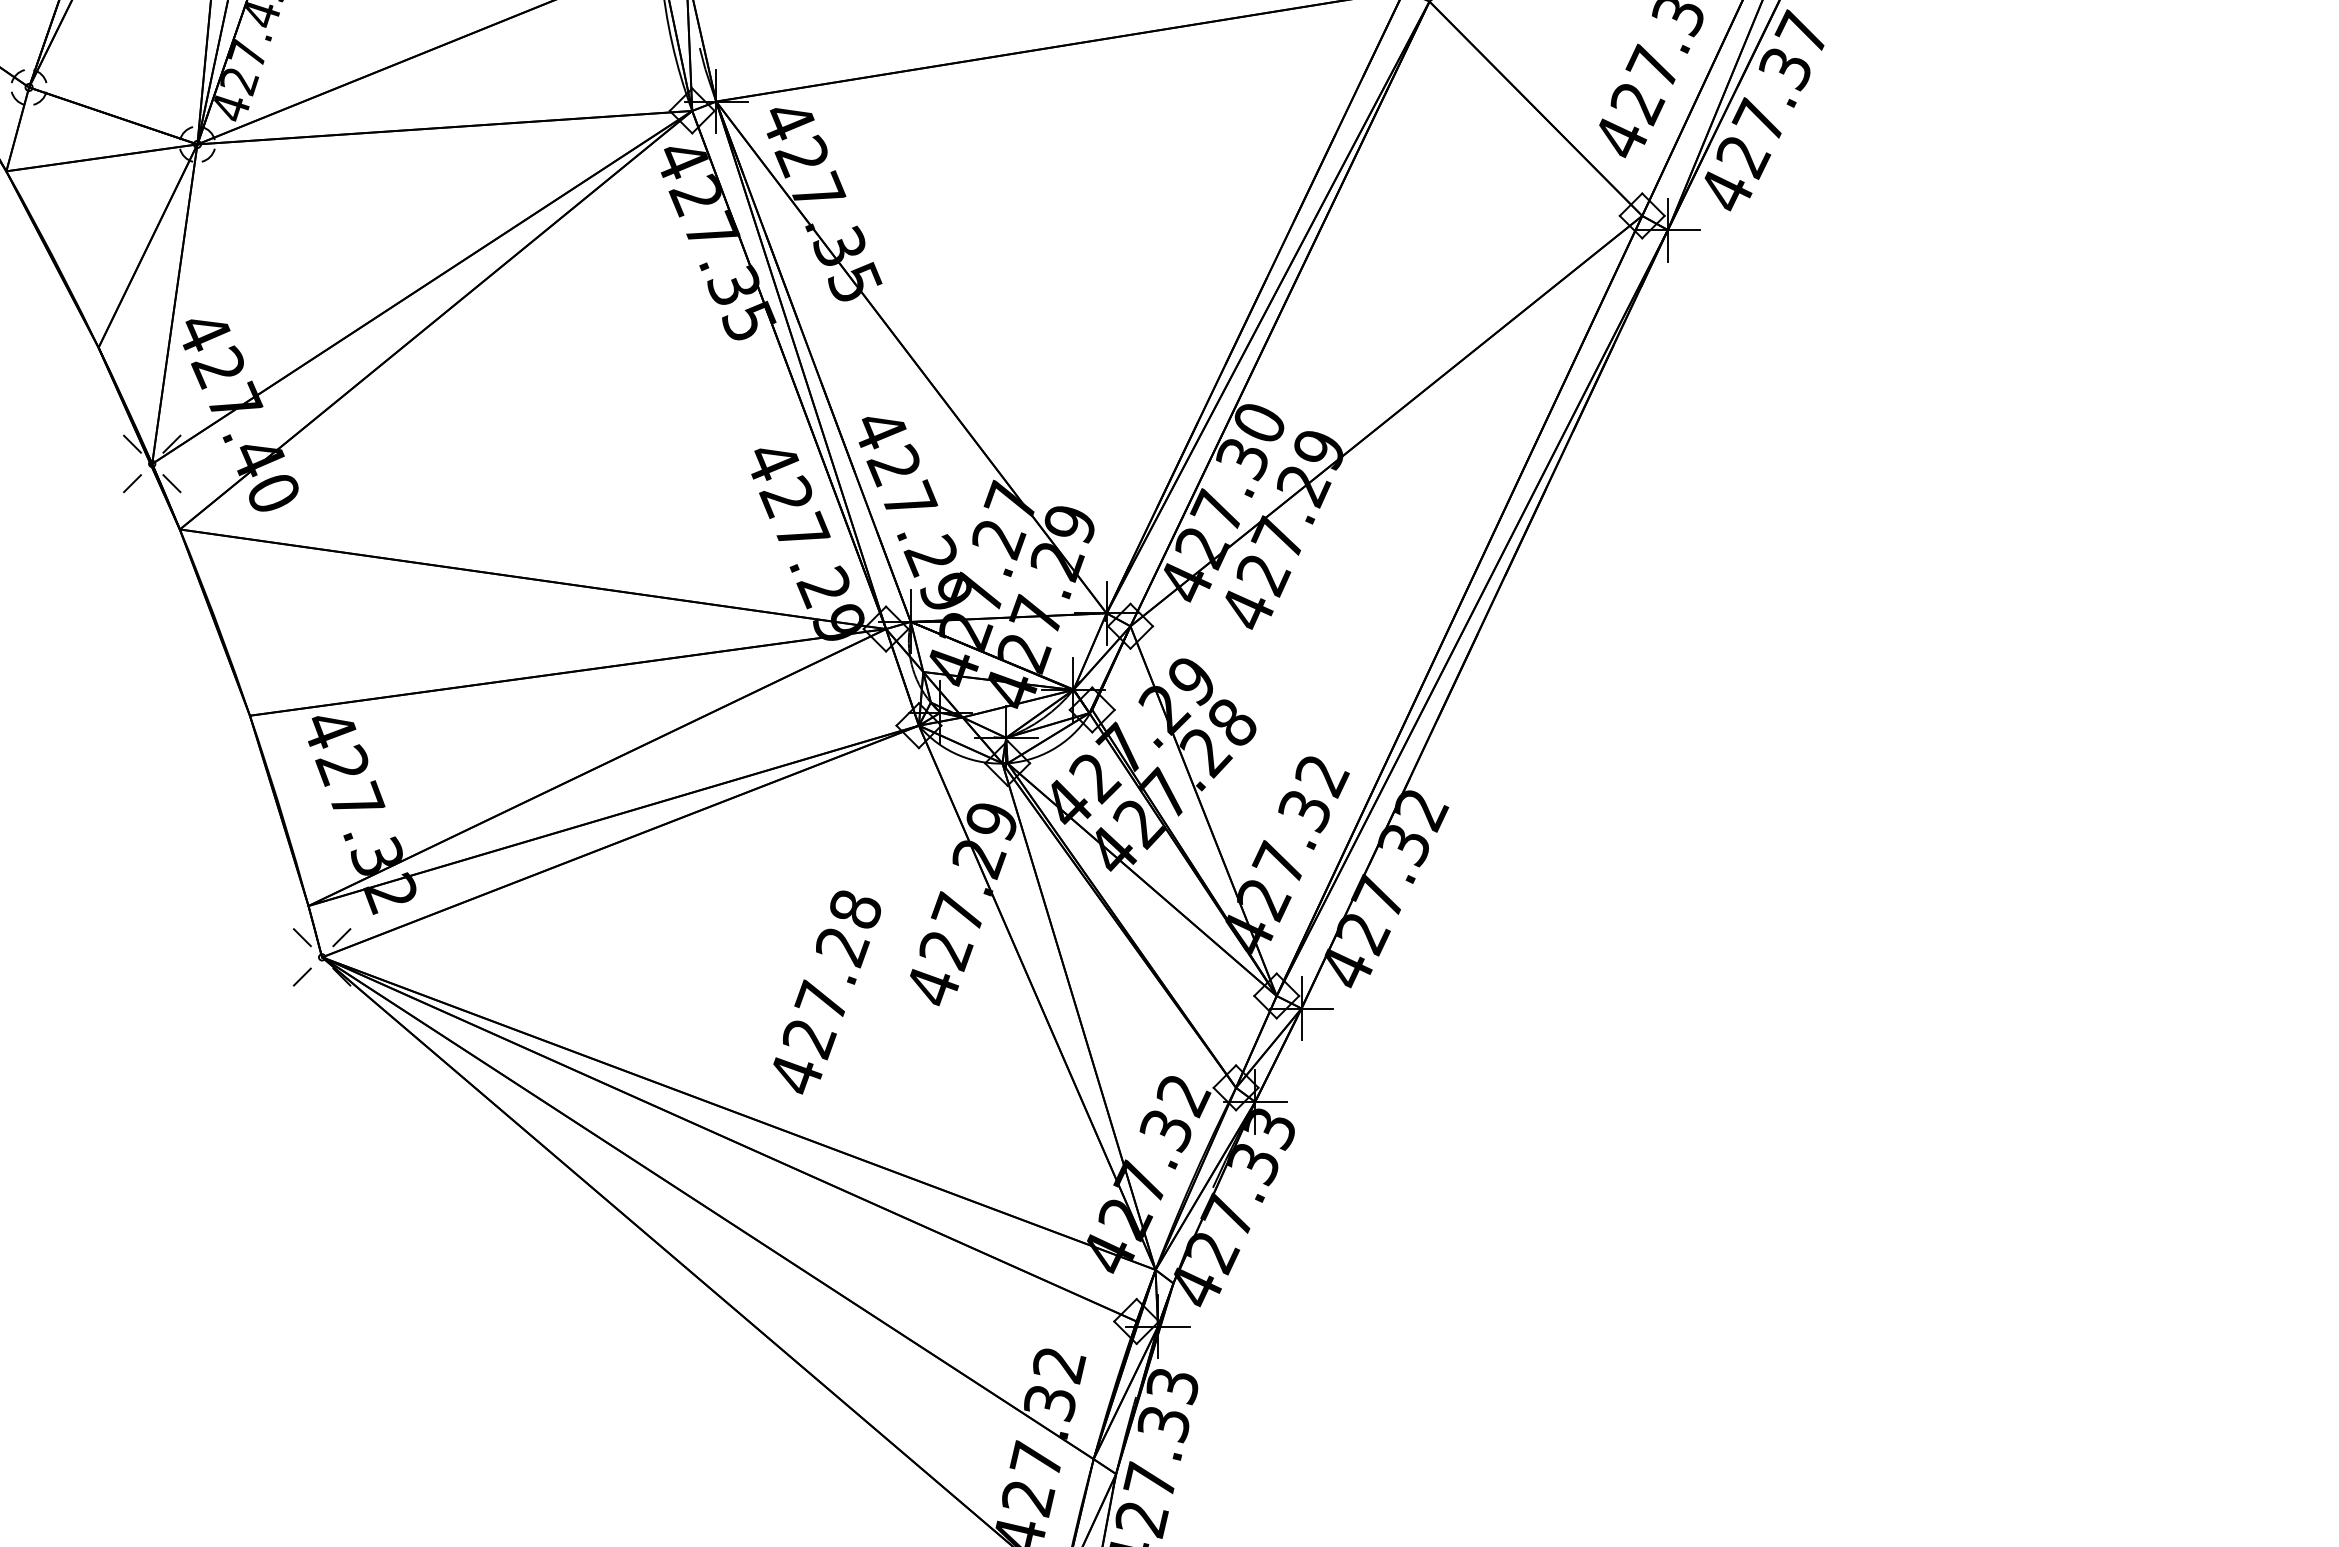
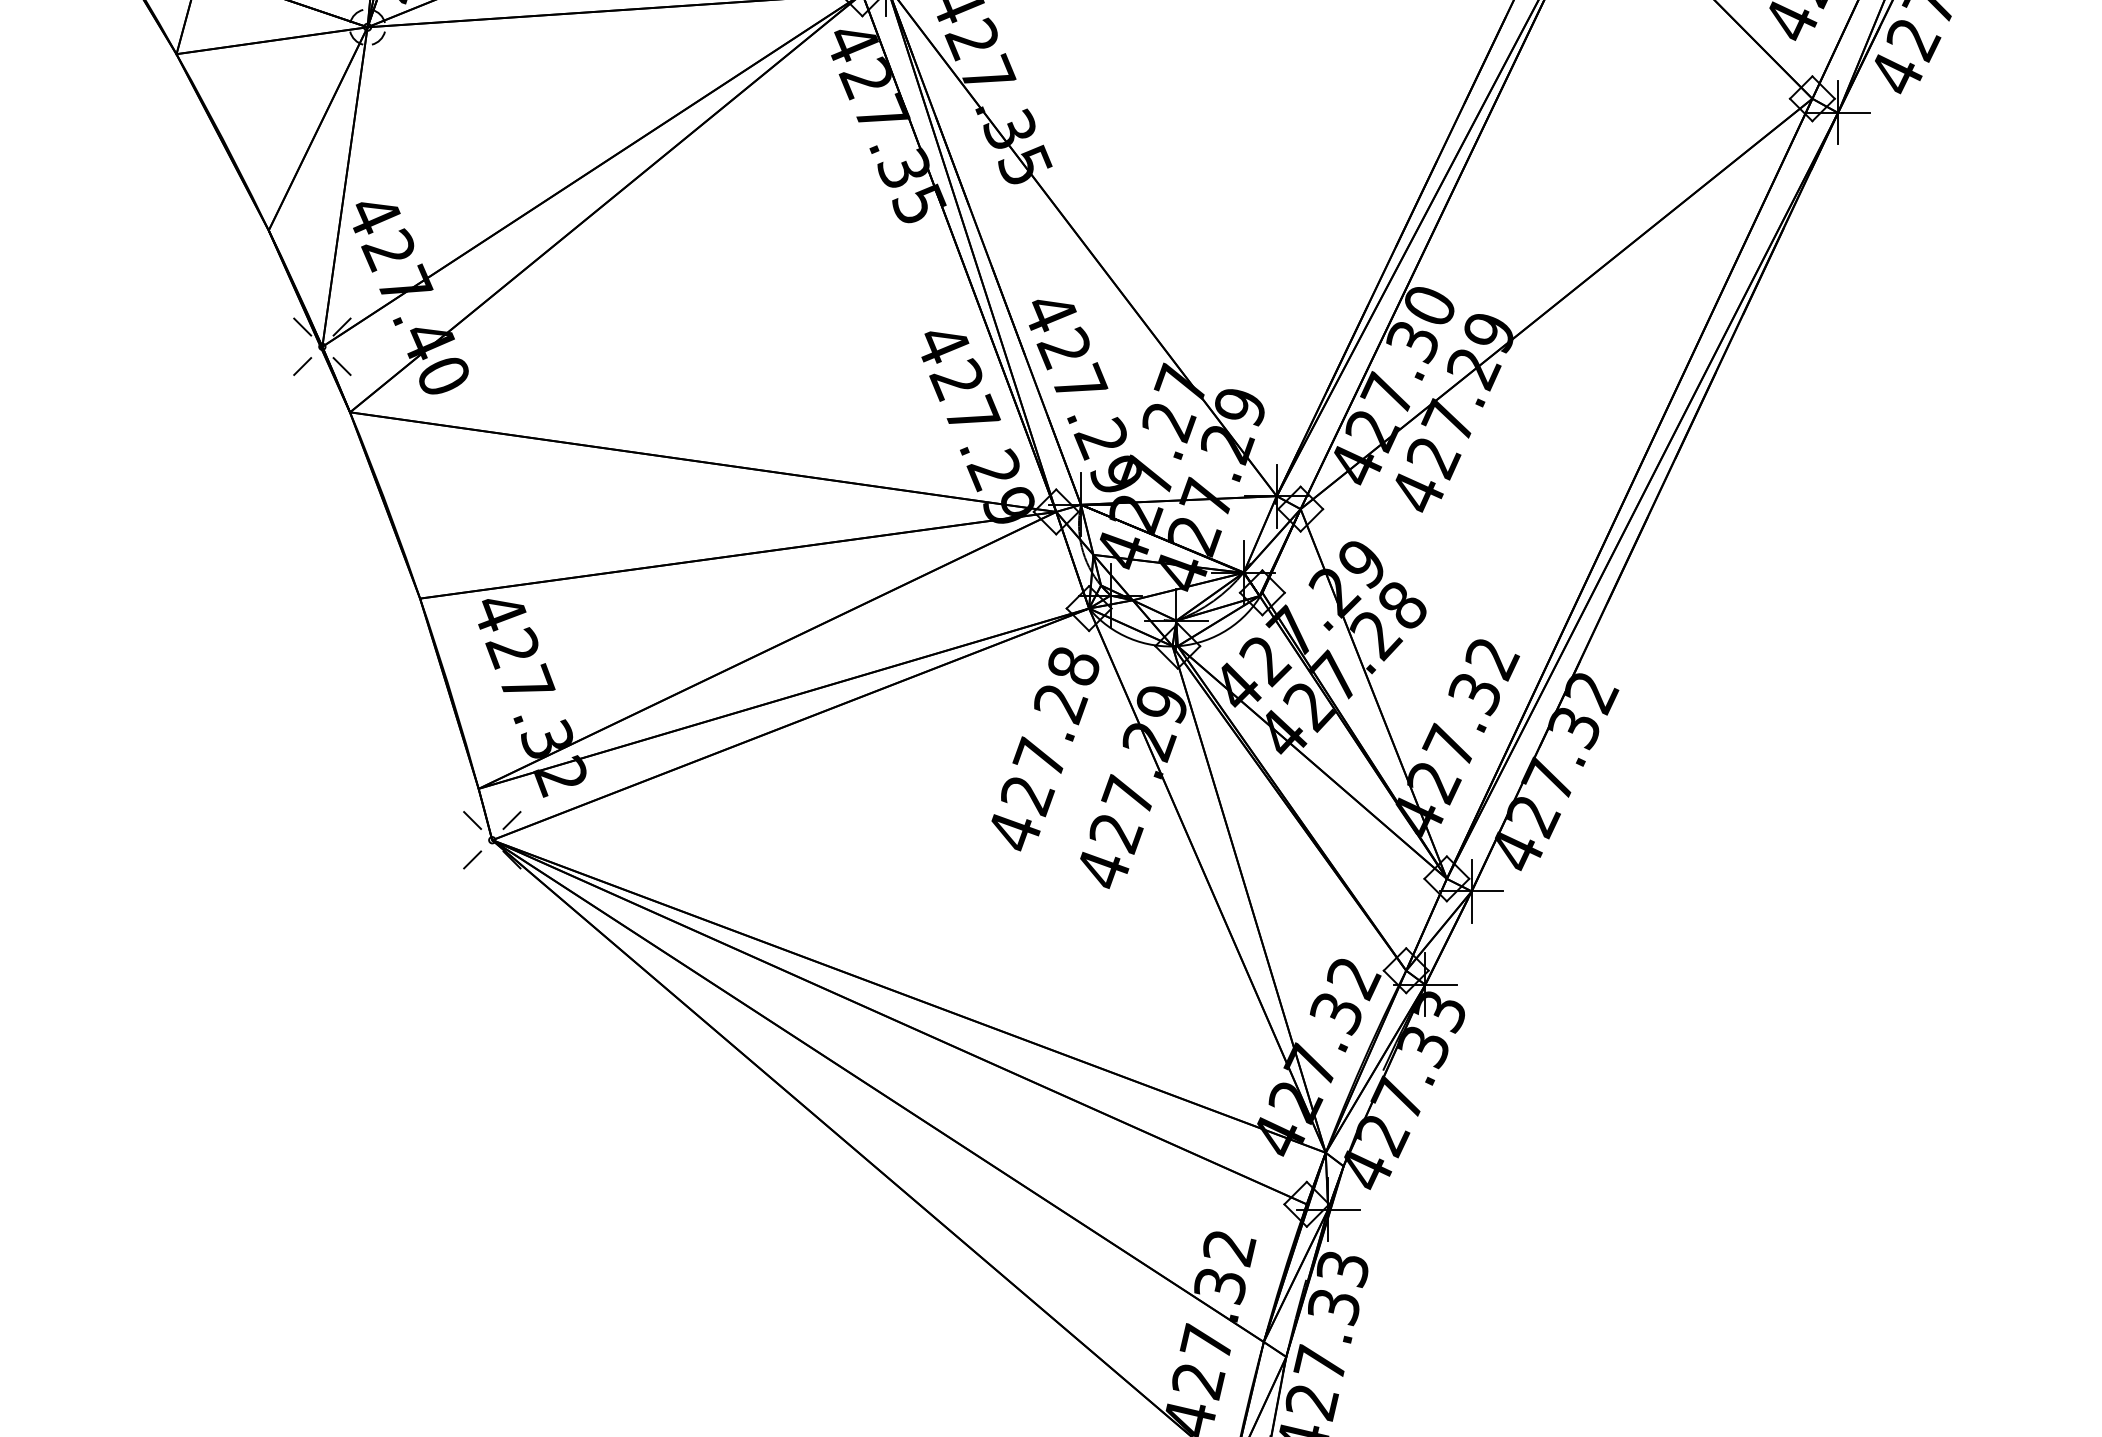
text: (826, 992) -> (1044, 749), moved

